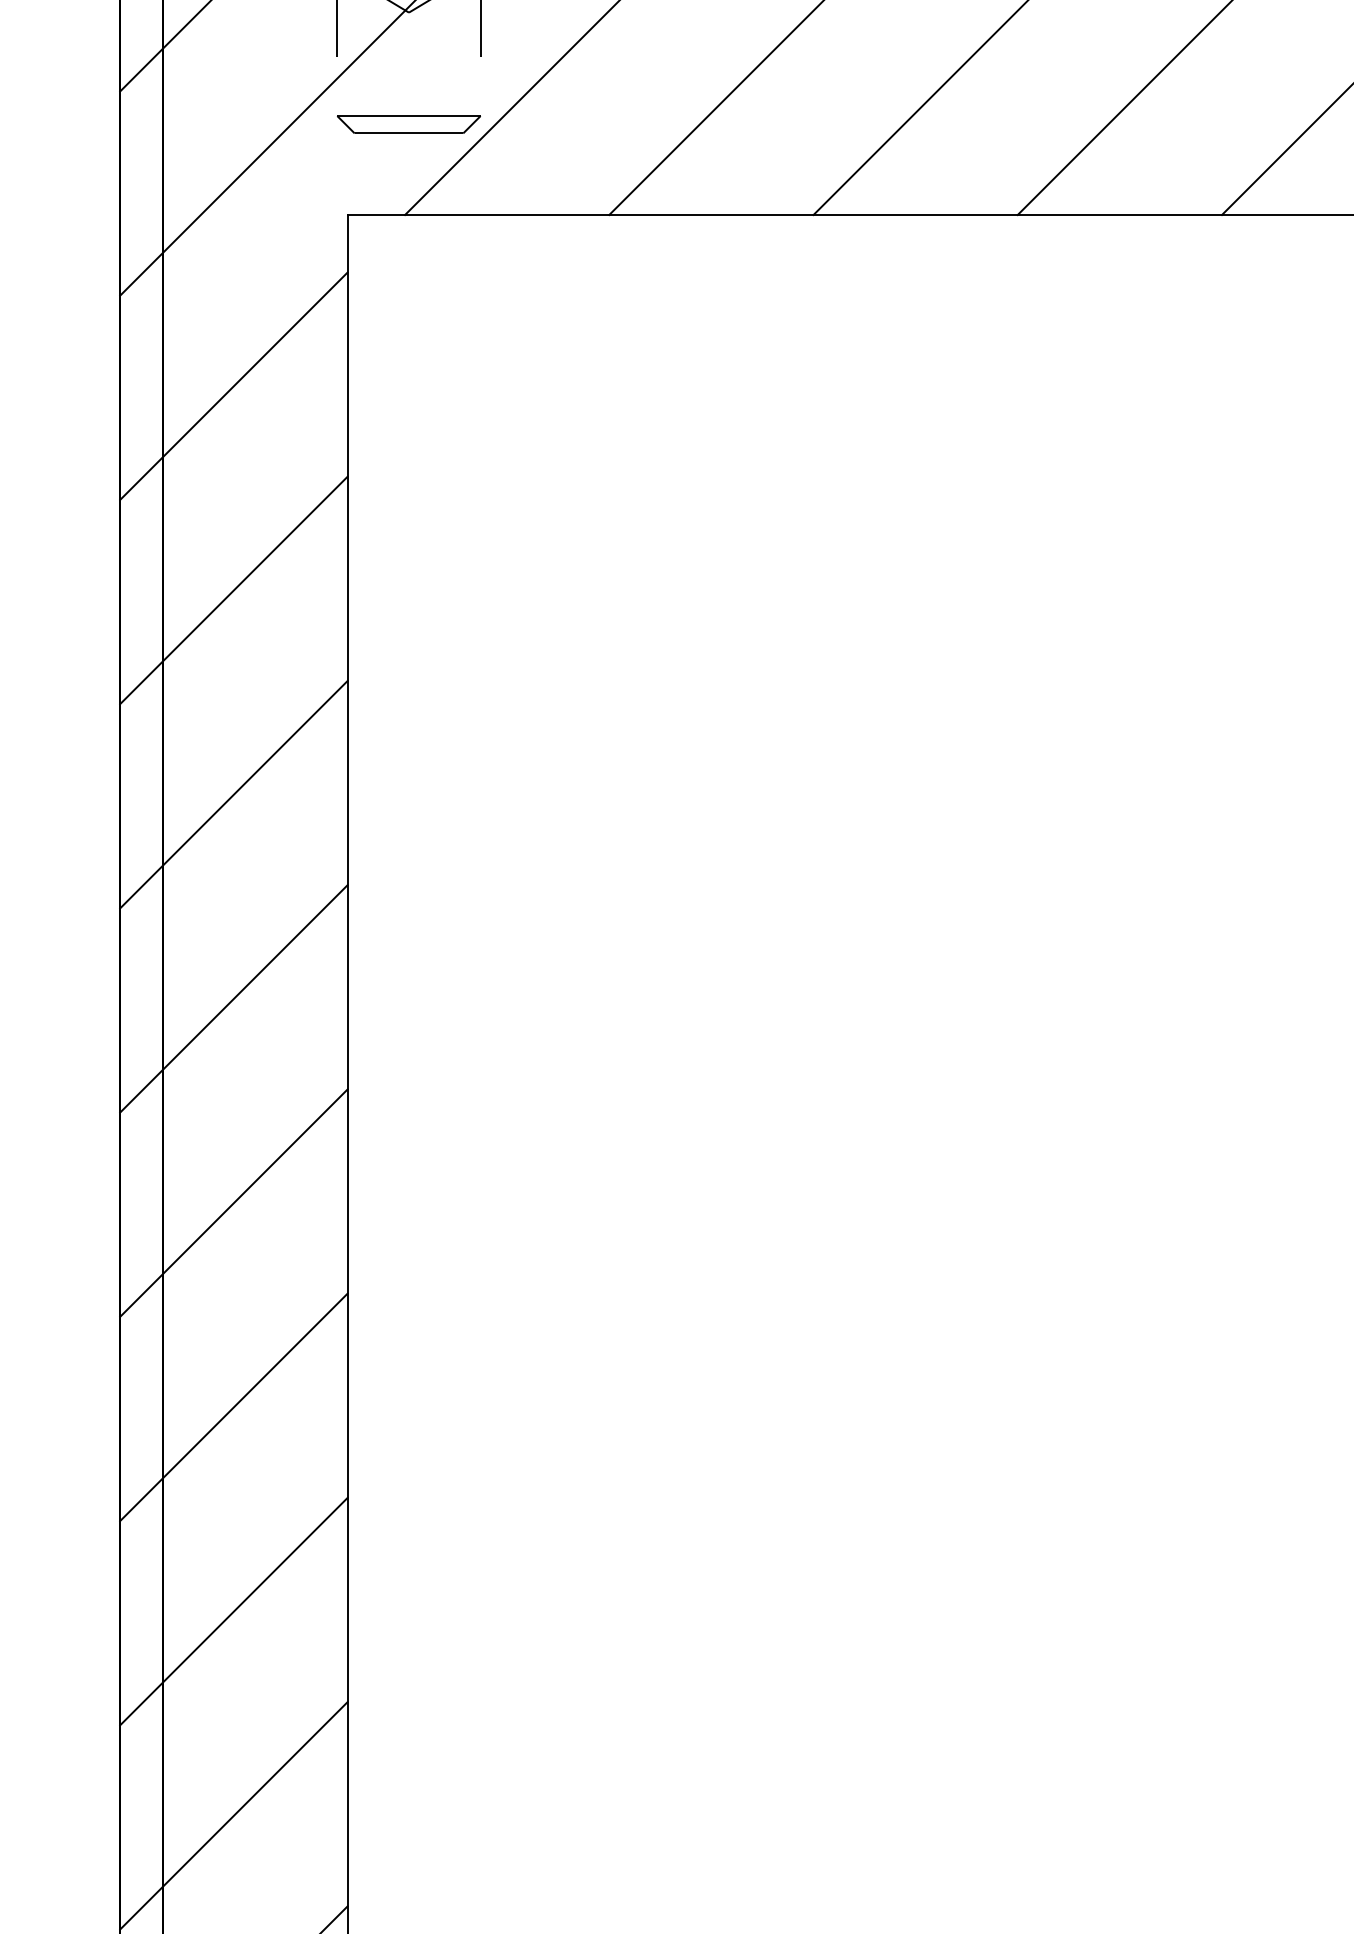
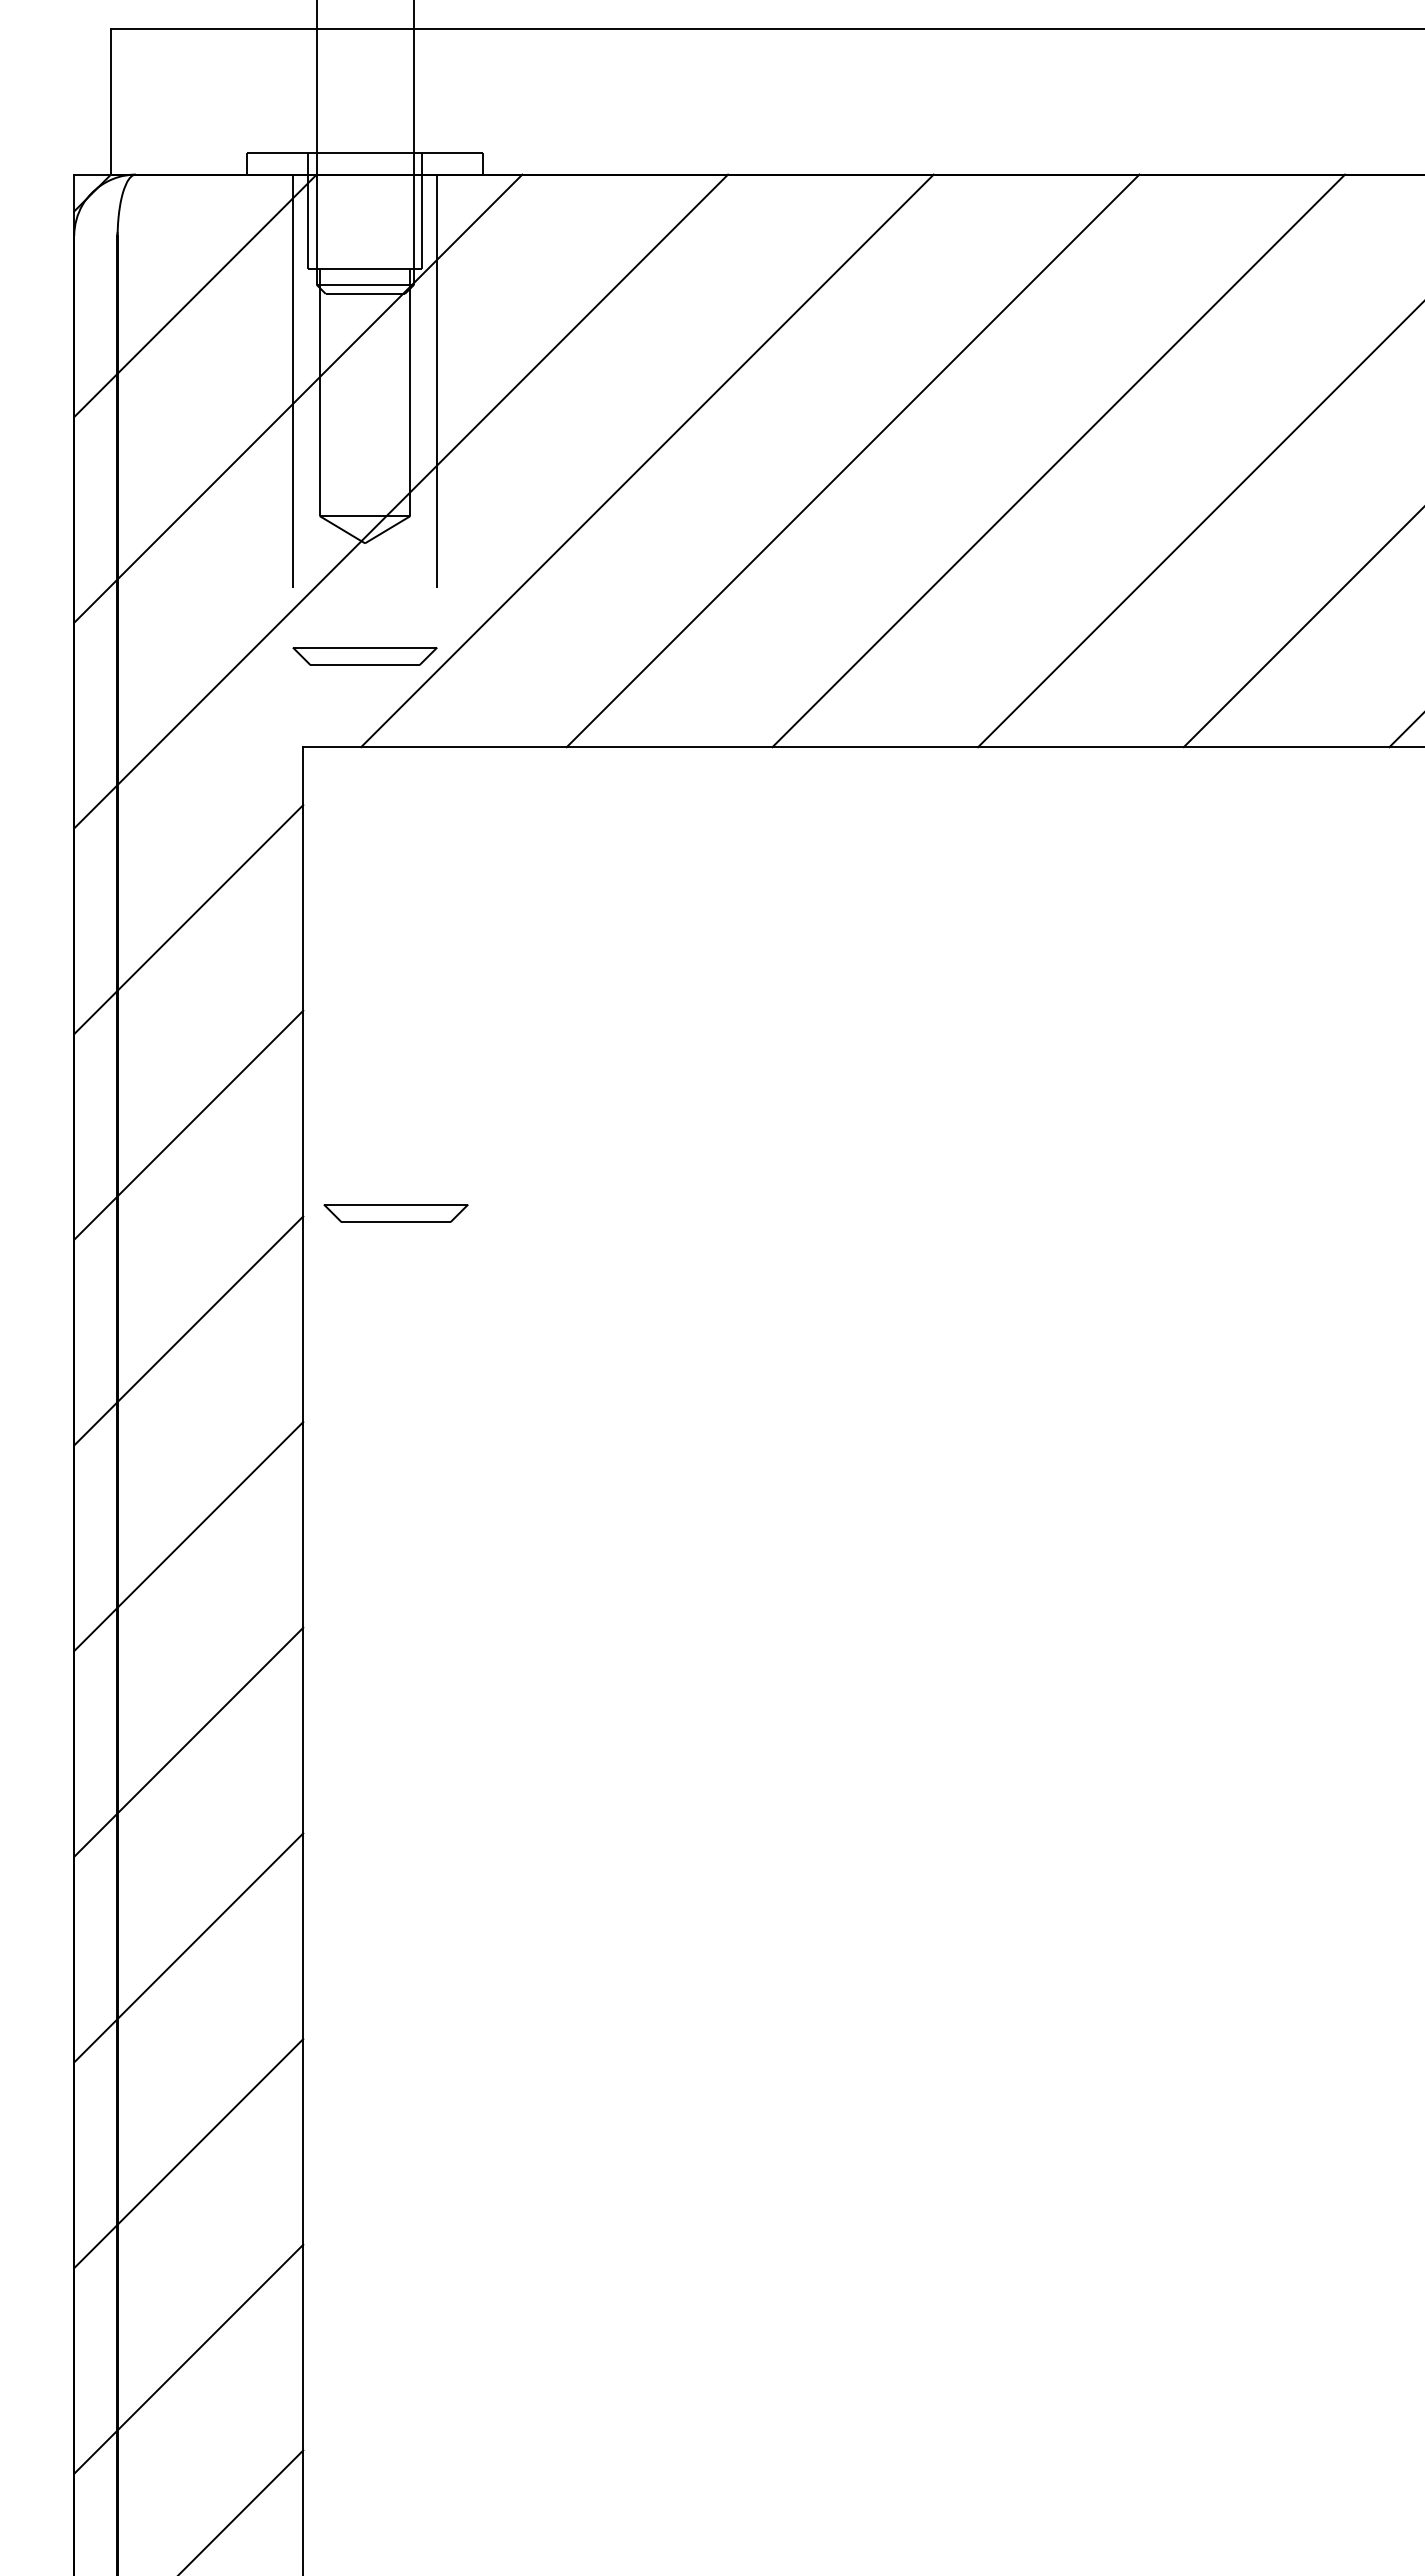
part: (439, 678) -> (395, 1213), added

